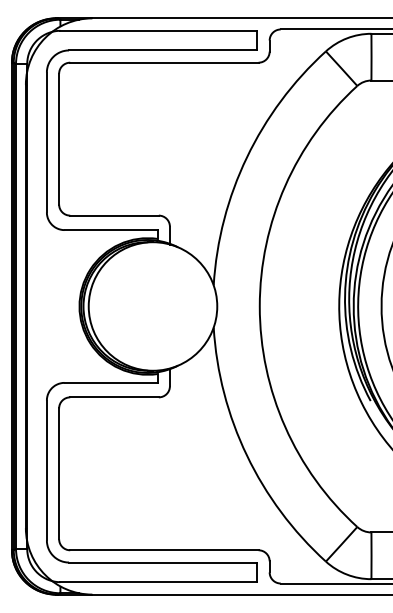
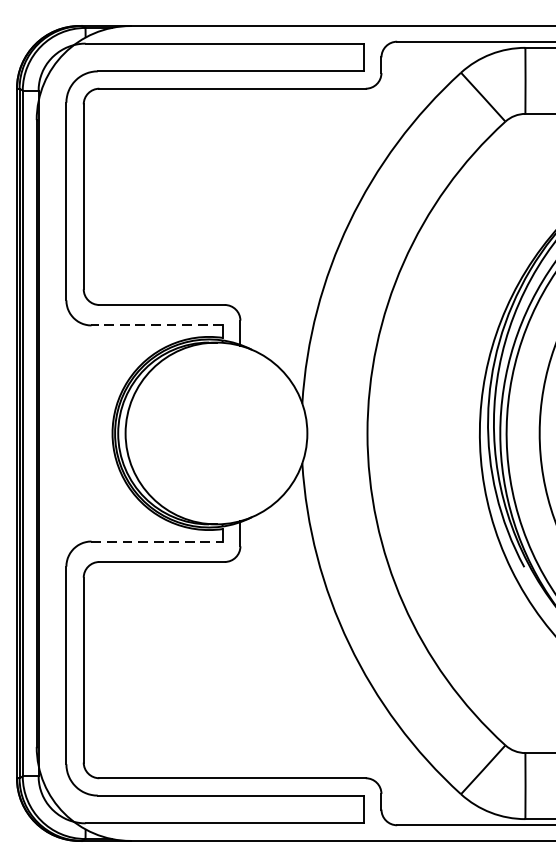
line: (111, 230) -> (157, 326), solid -> dashed
line: (111, 382) -> (157, 540), solid -> dashed

